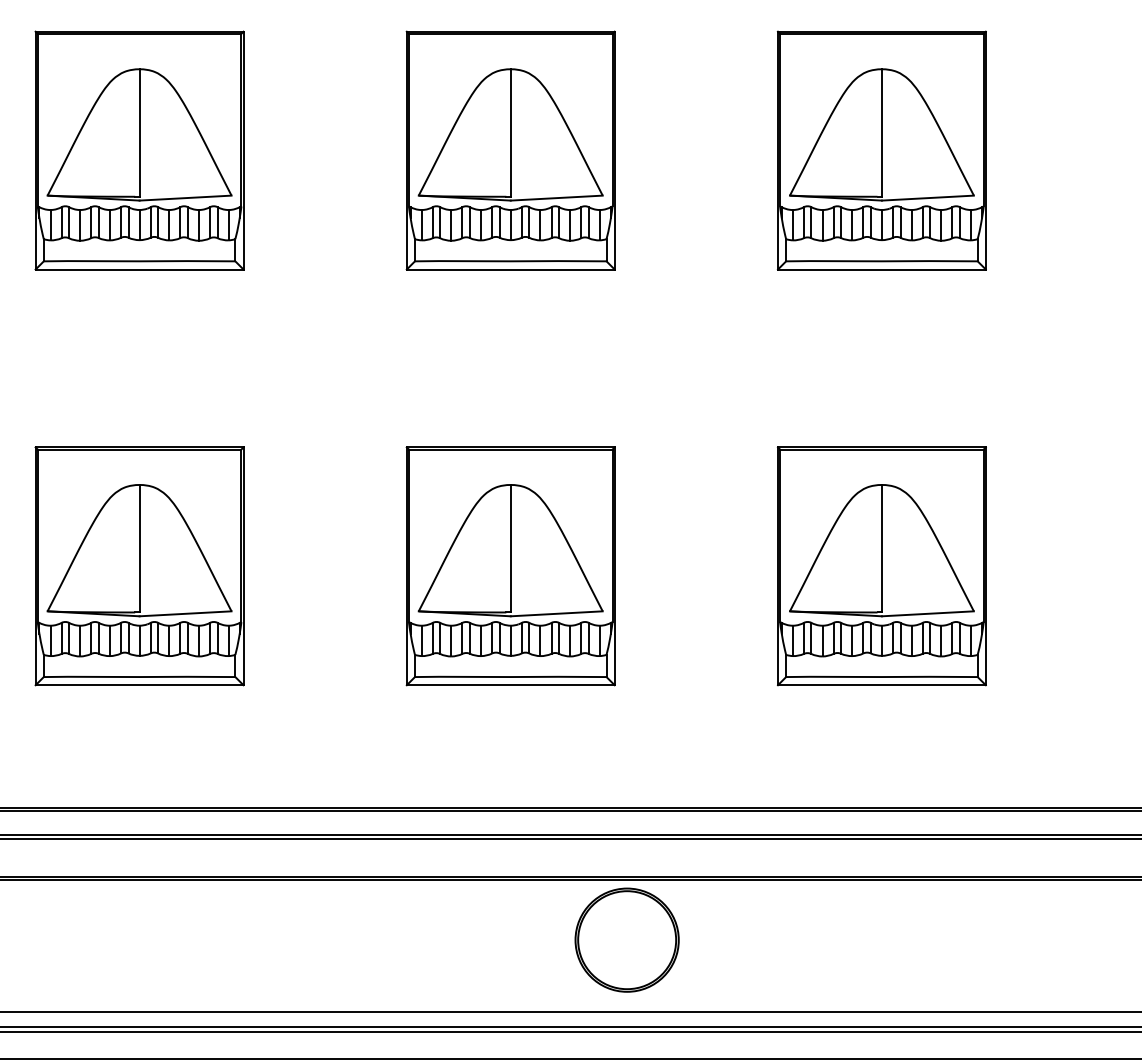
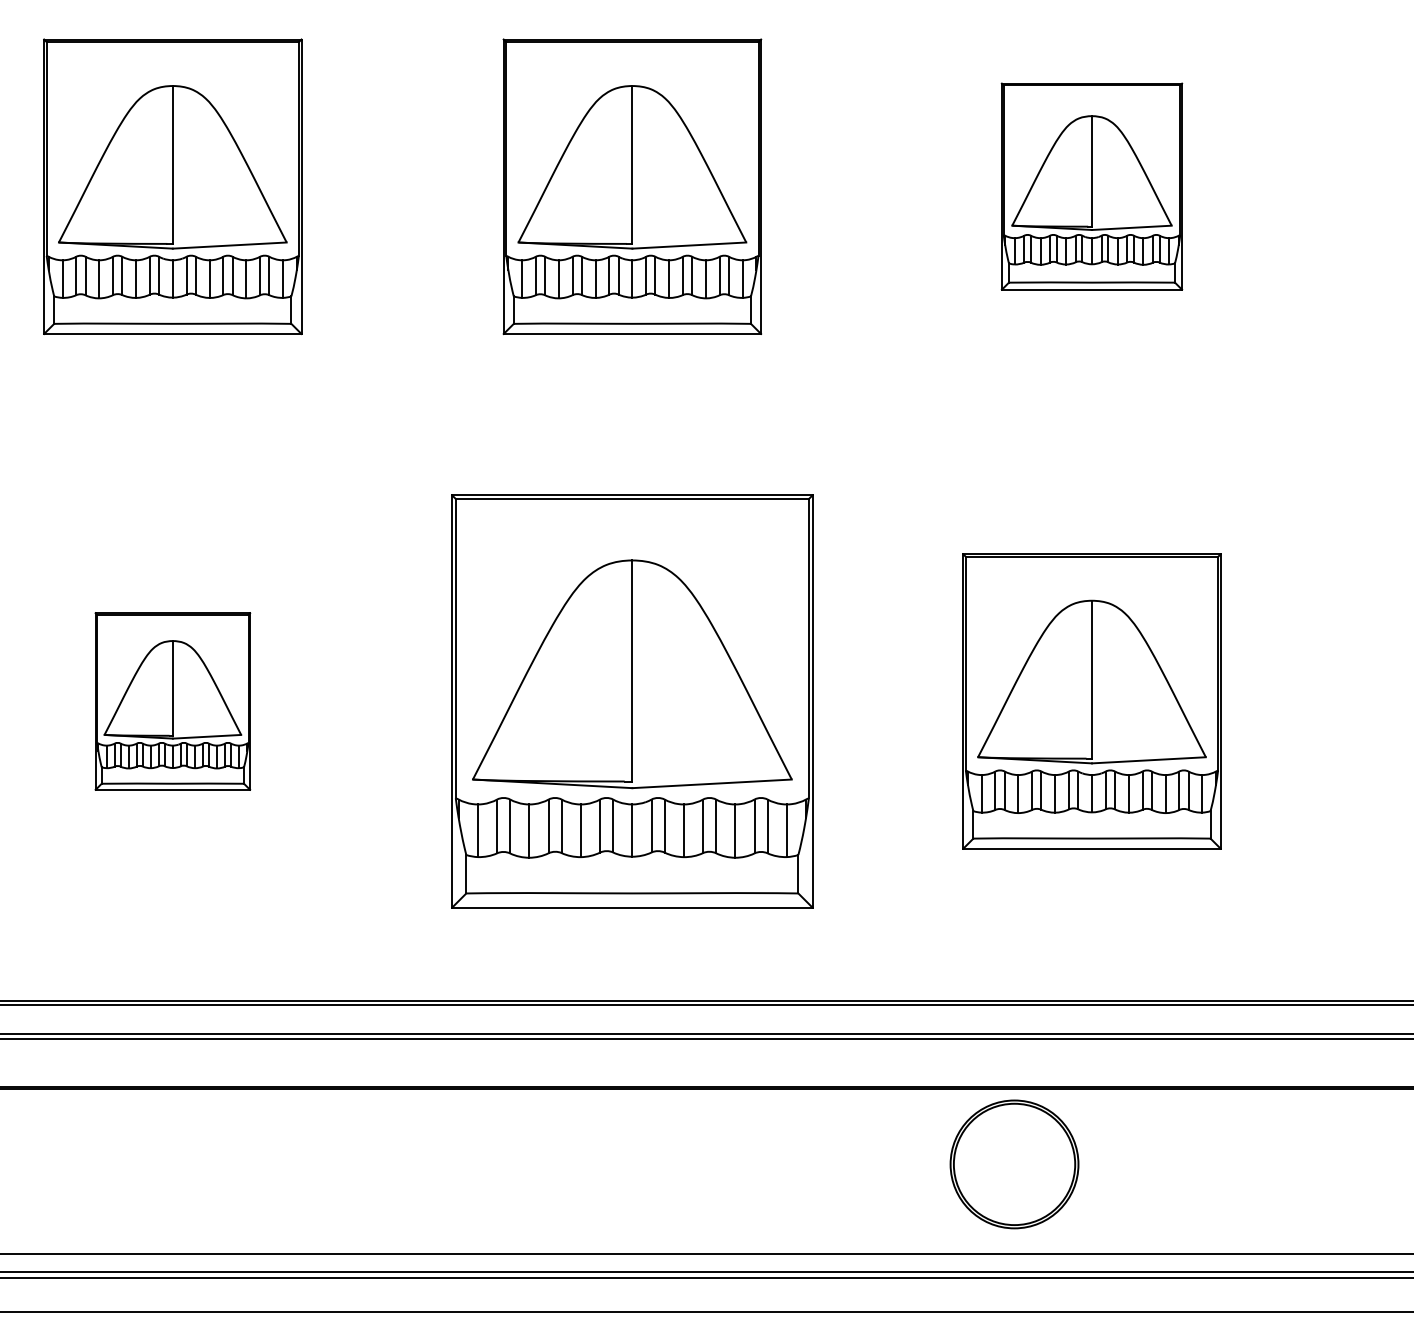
part: (881, 150) -> (1091, 186), size x0.7
part: (139, 566) -> (172, 701), size x0.6
part: (510, 566) -> (632, 701), size x1.4
part: (627, 940) -> (1014, 1164), moved

